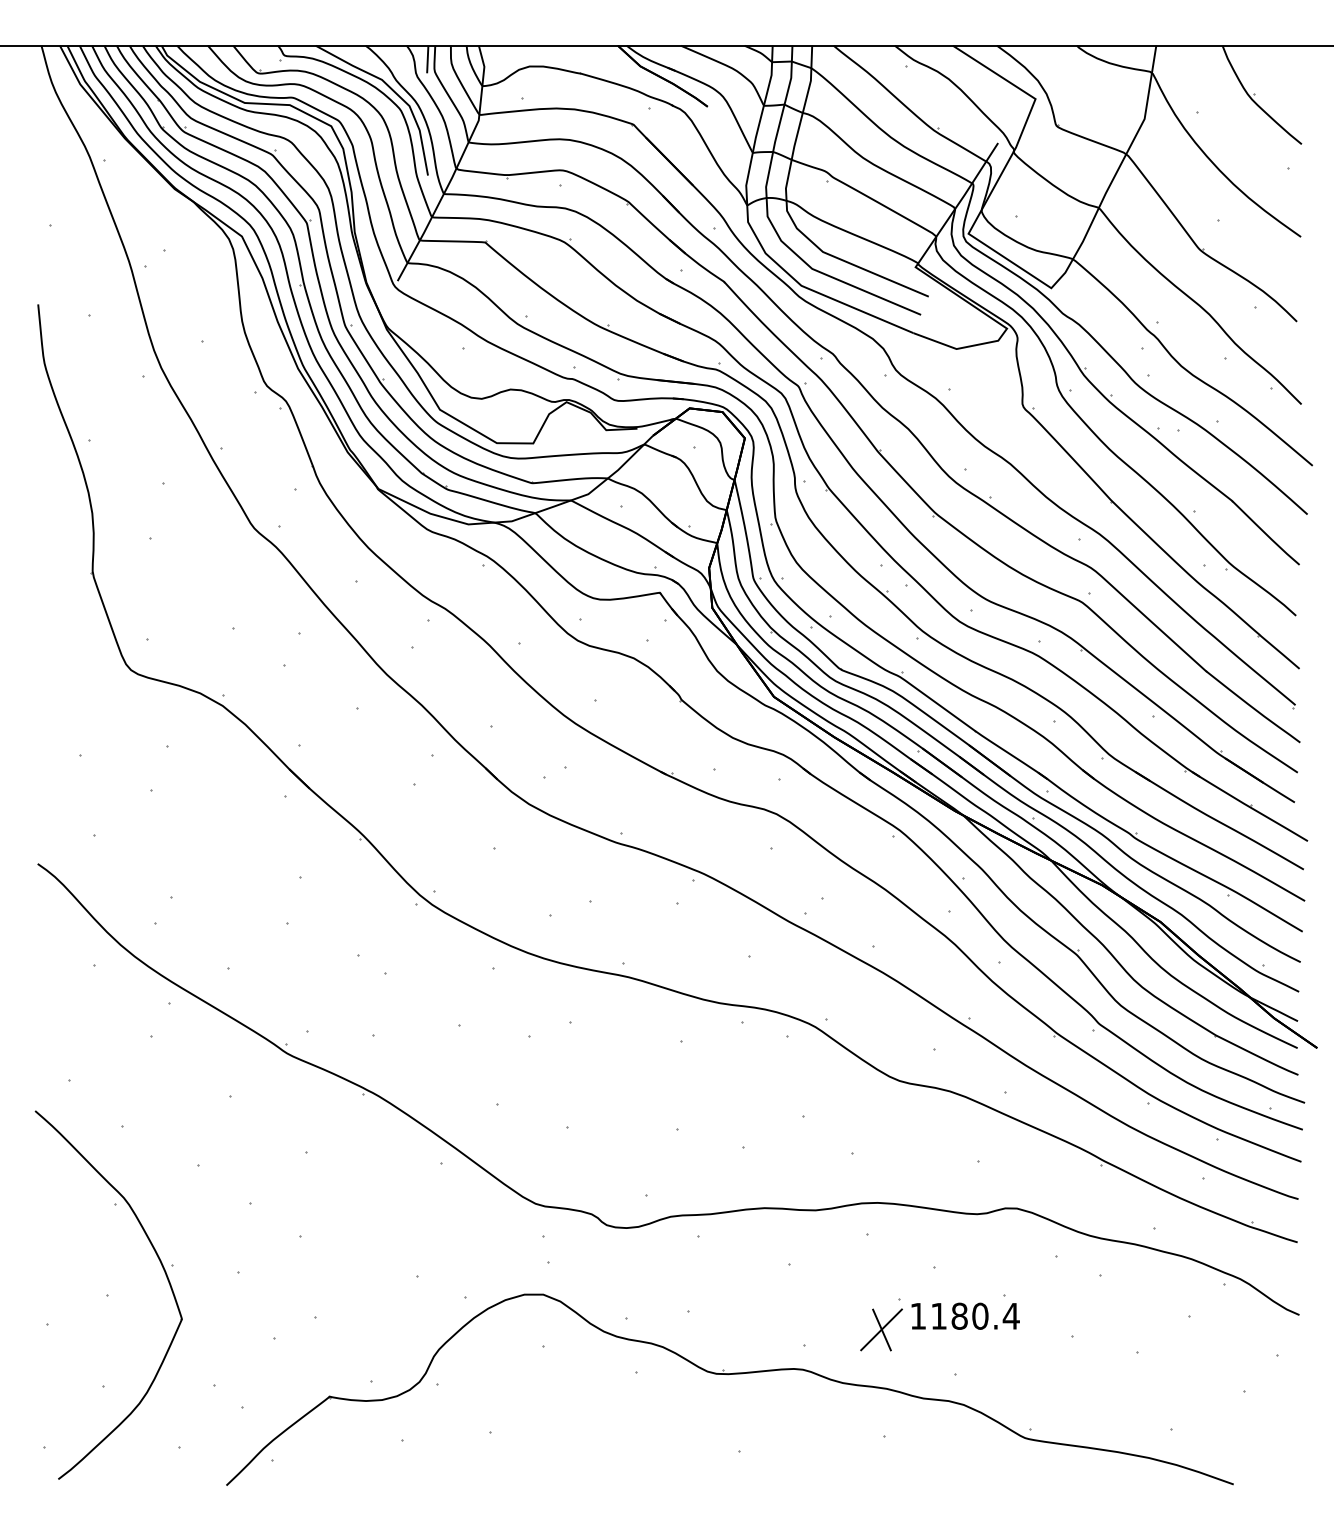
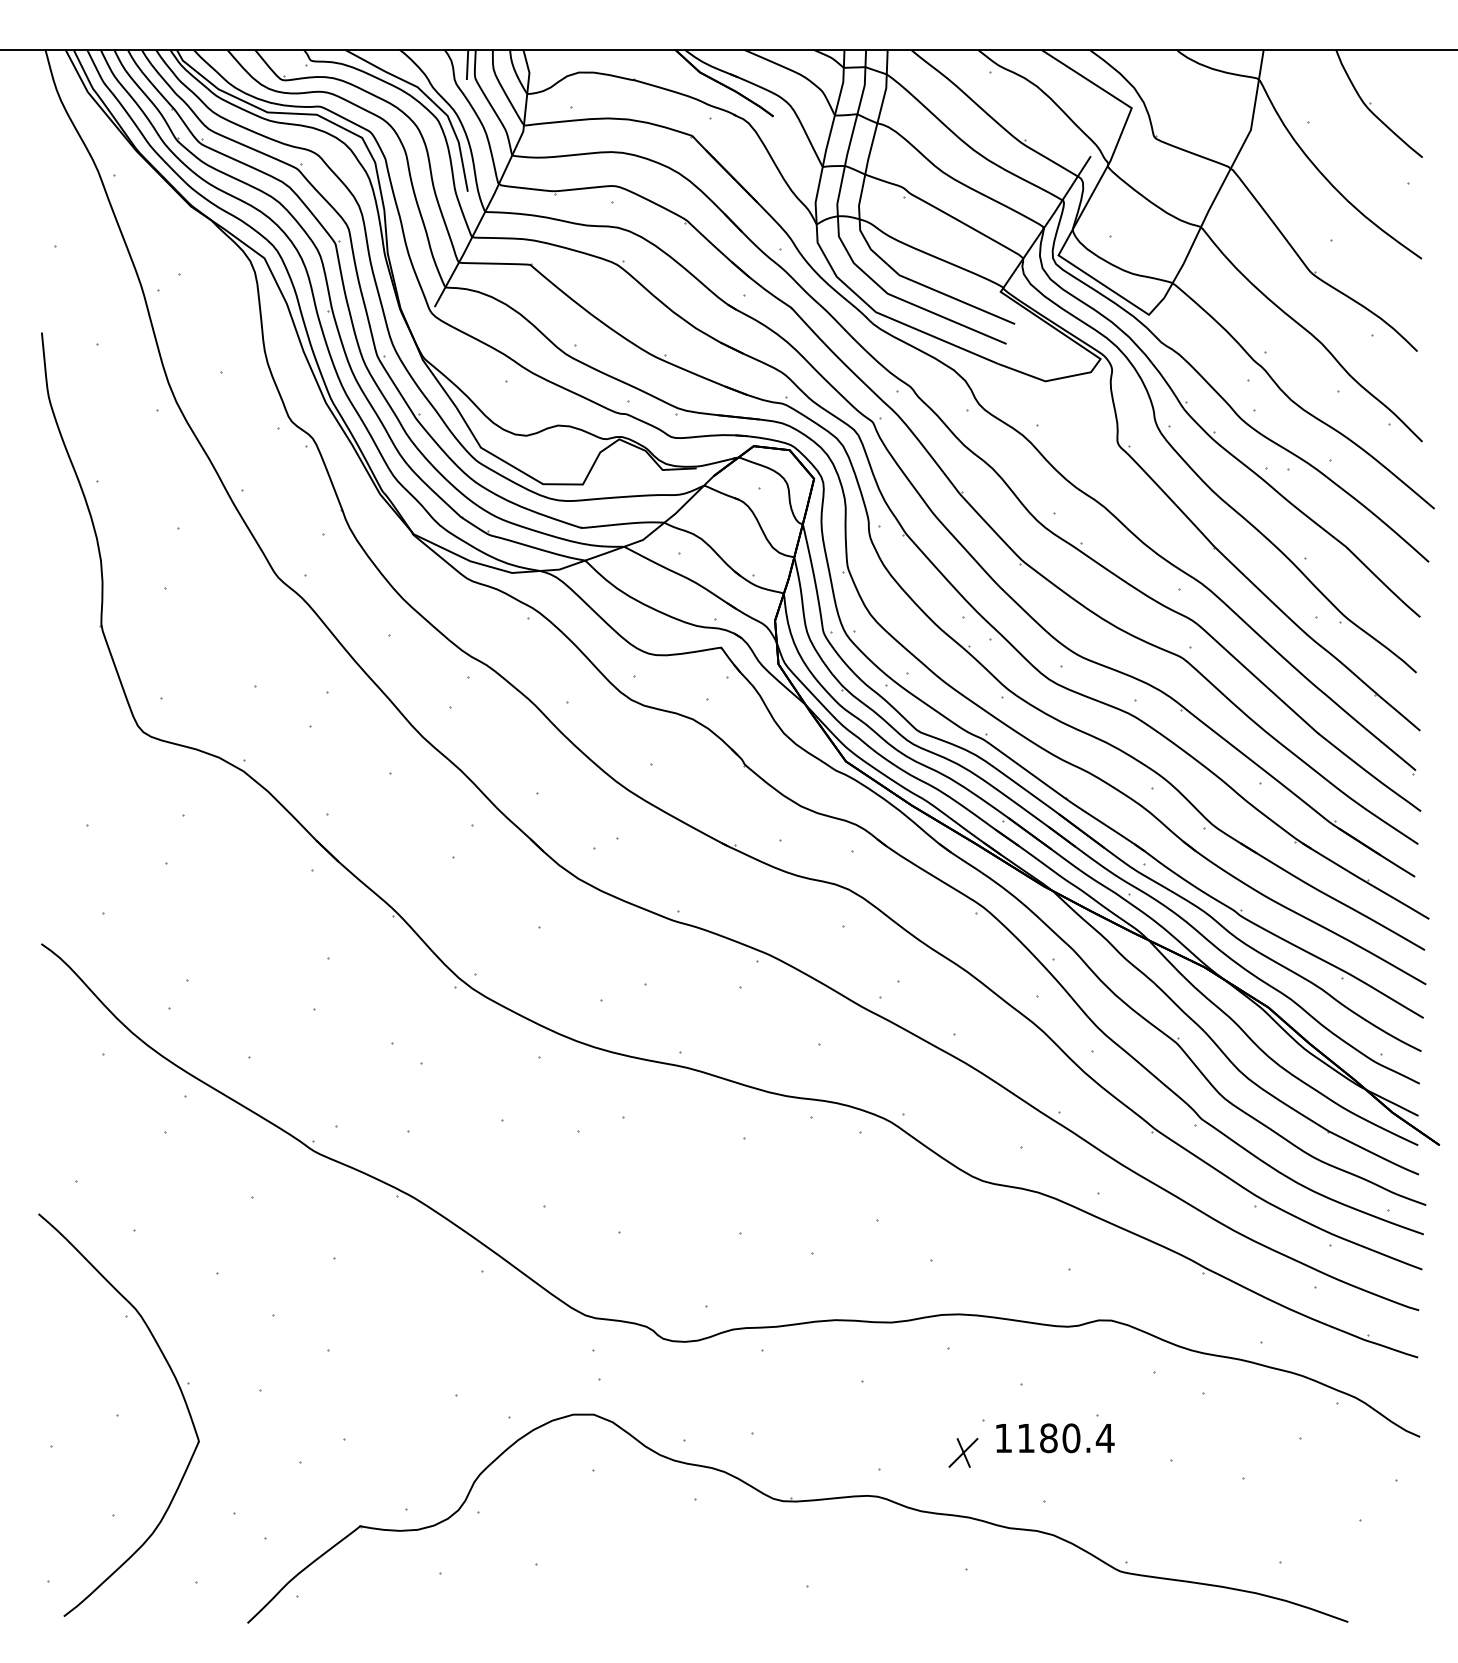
part: (881, 1329) -> (963, 1452), size x0.62

